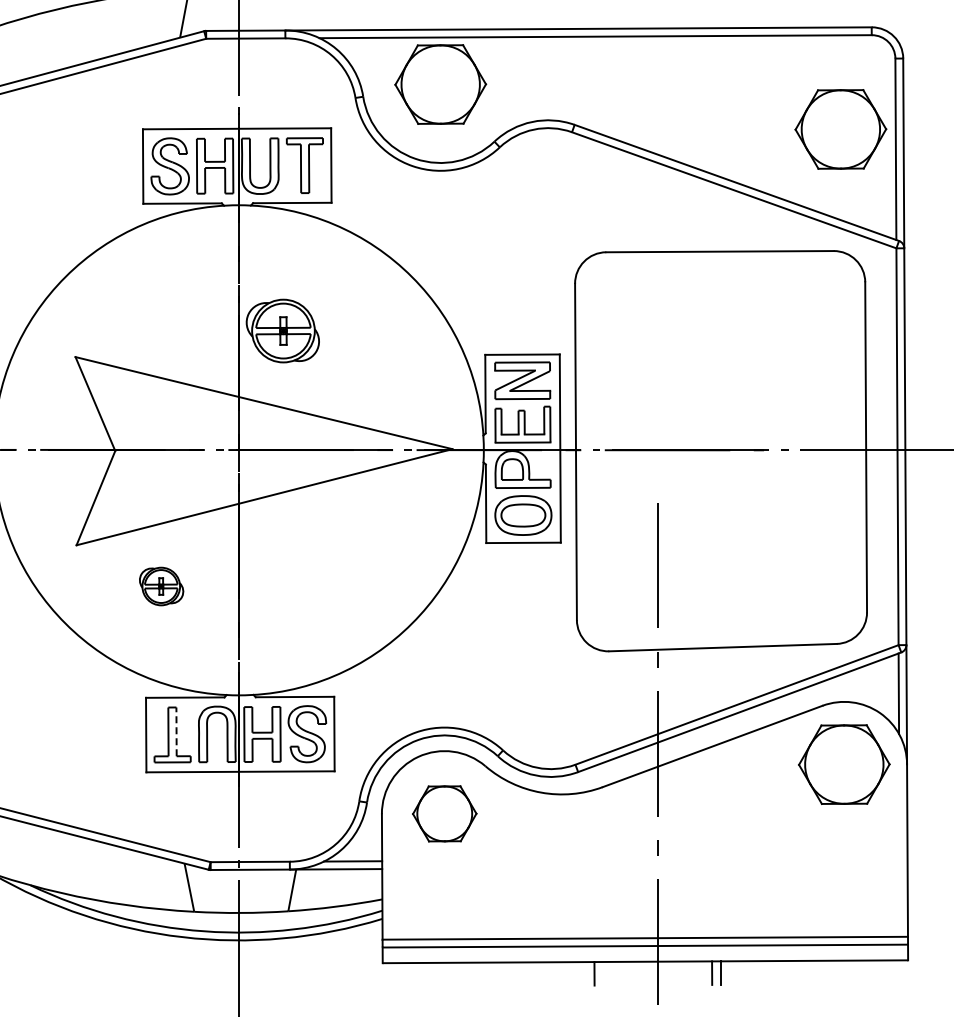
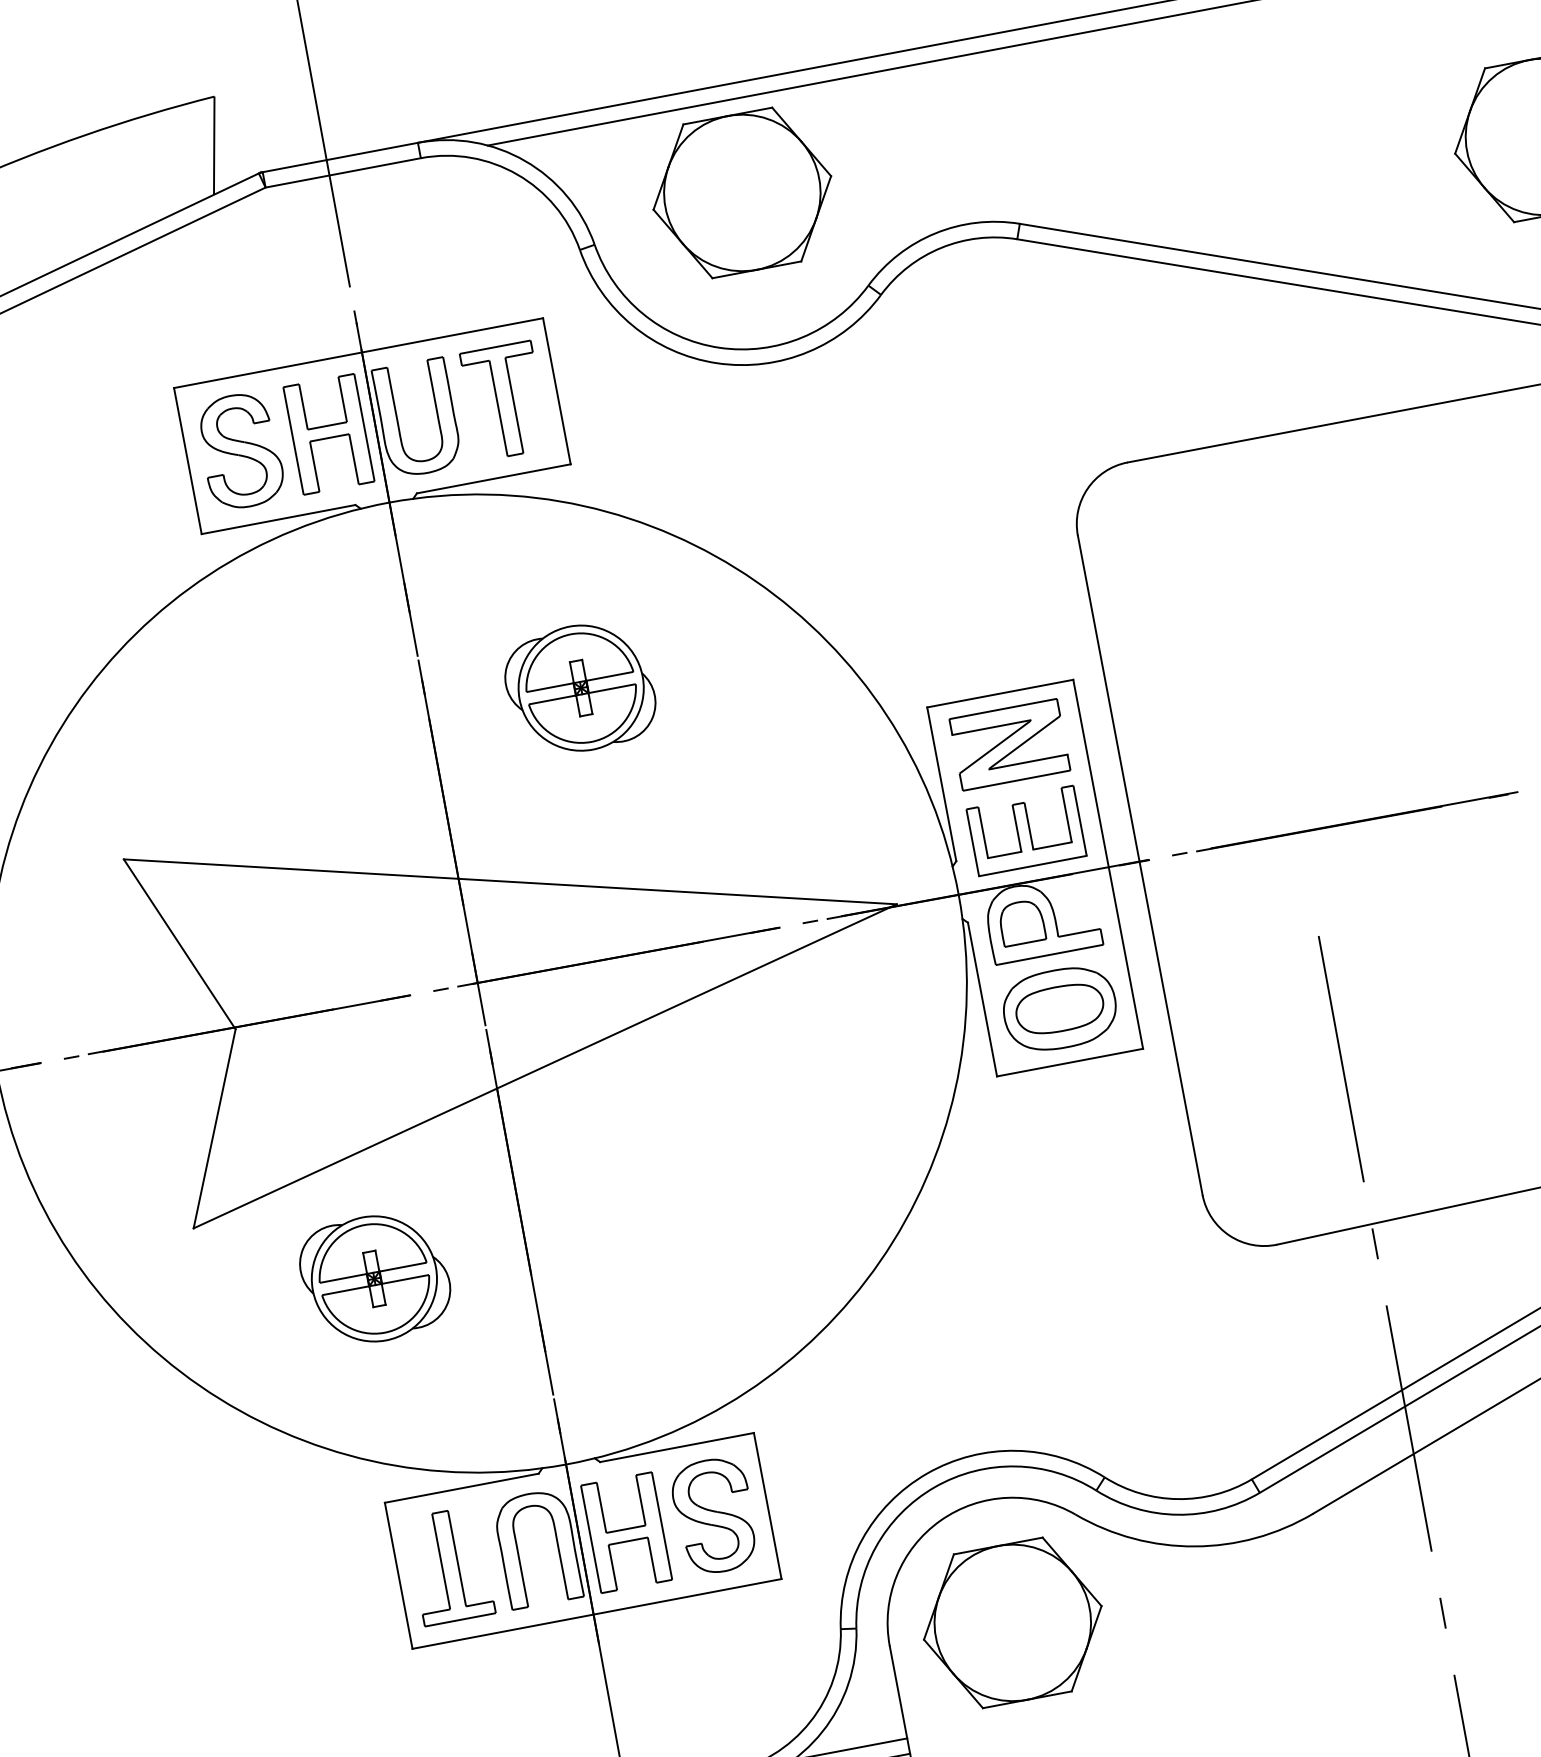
part: (282, 330) -> (579, 687), moved
part: (161, 586) -> (375, 1278), size x1.67
line: (176, 730) -> (456, 1555), dashed -> solid
part: (444, 813) -> (1012, 1622), size x1.43

